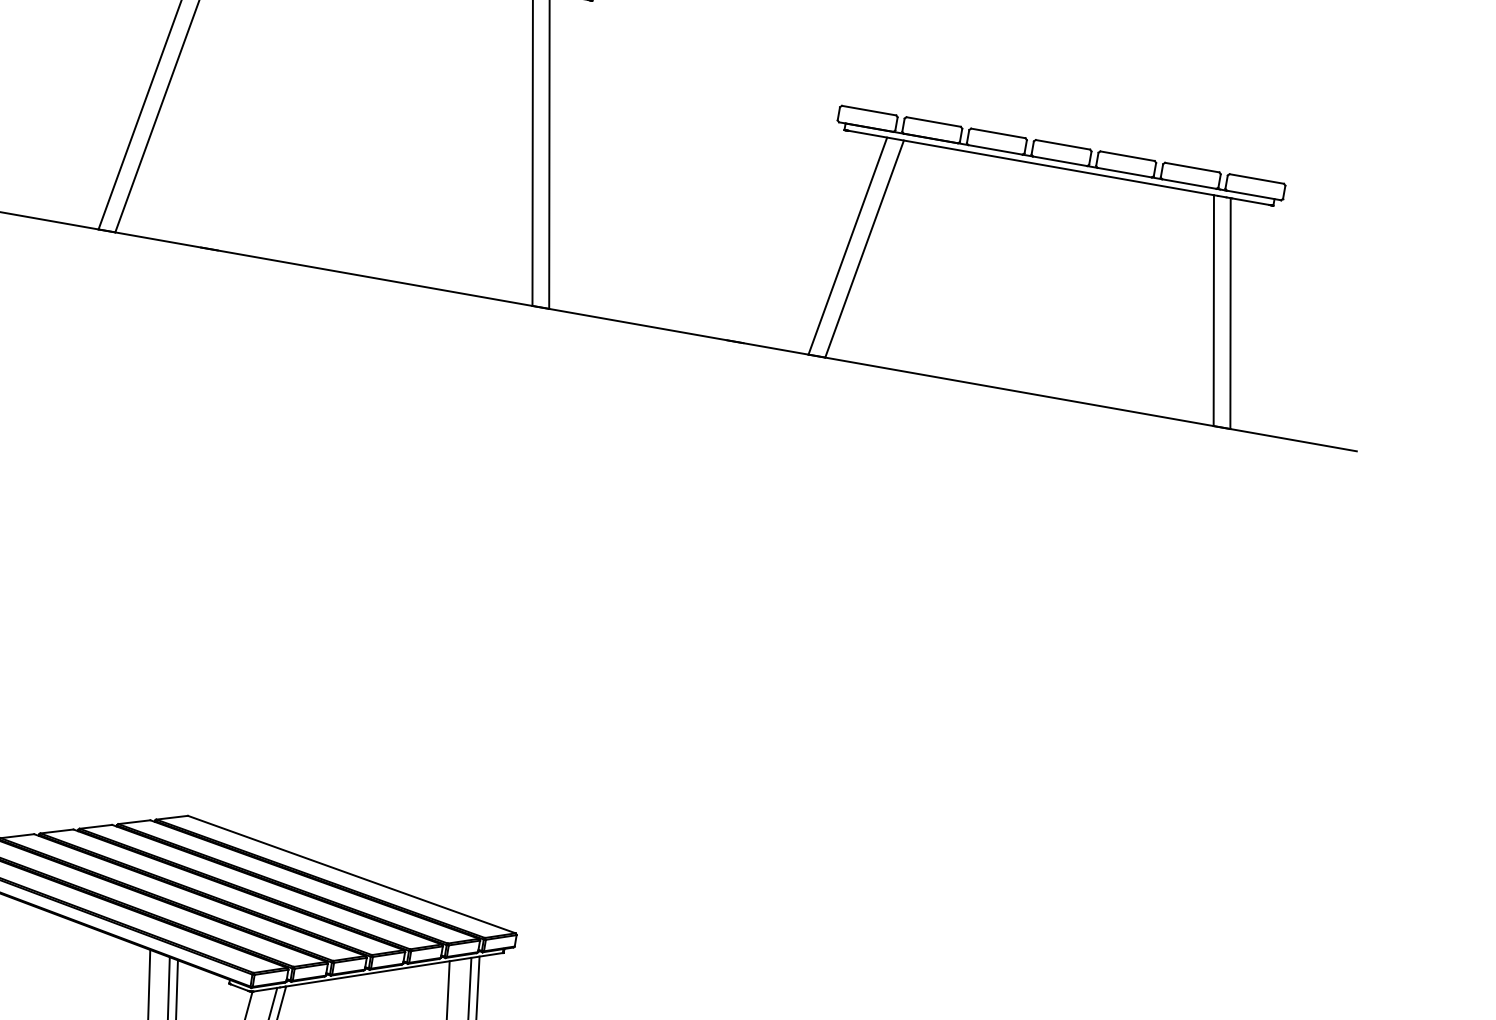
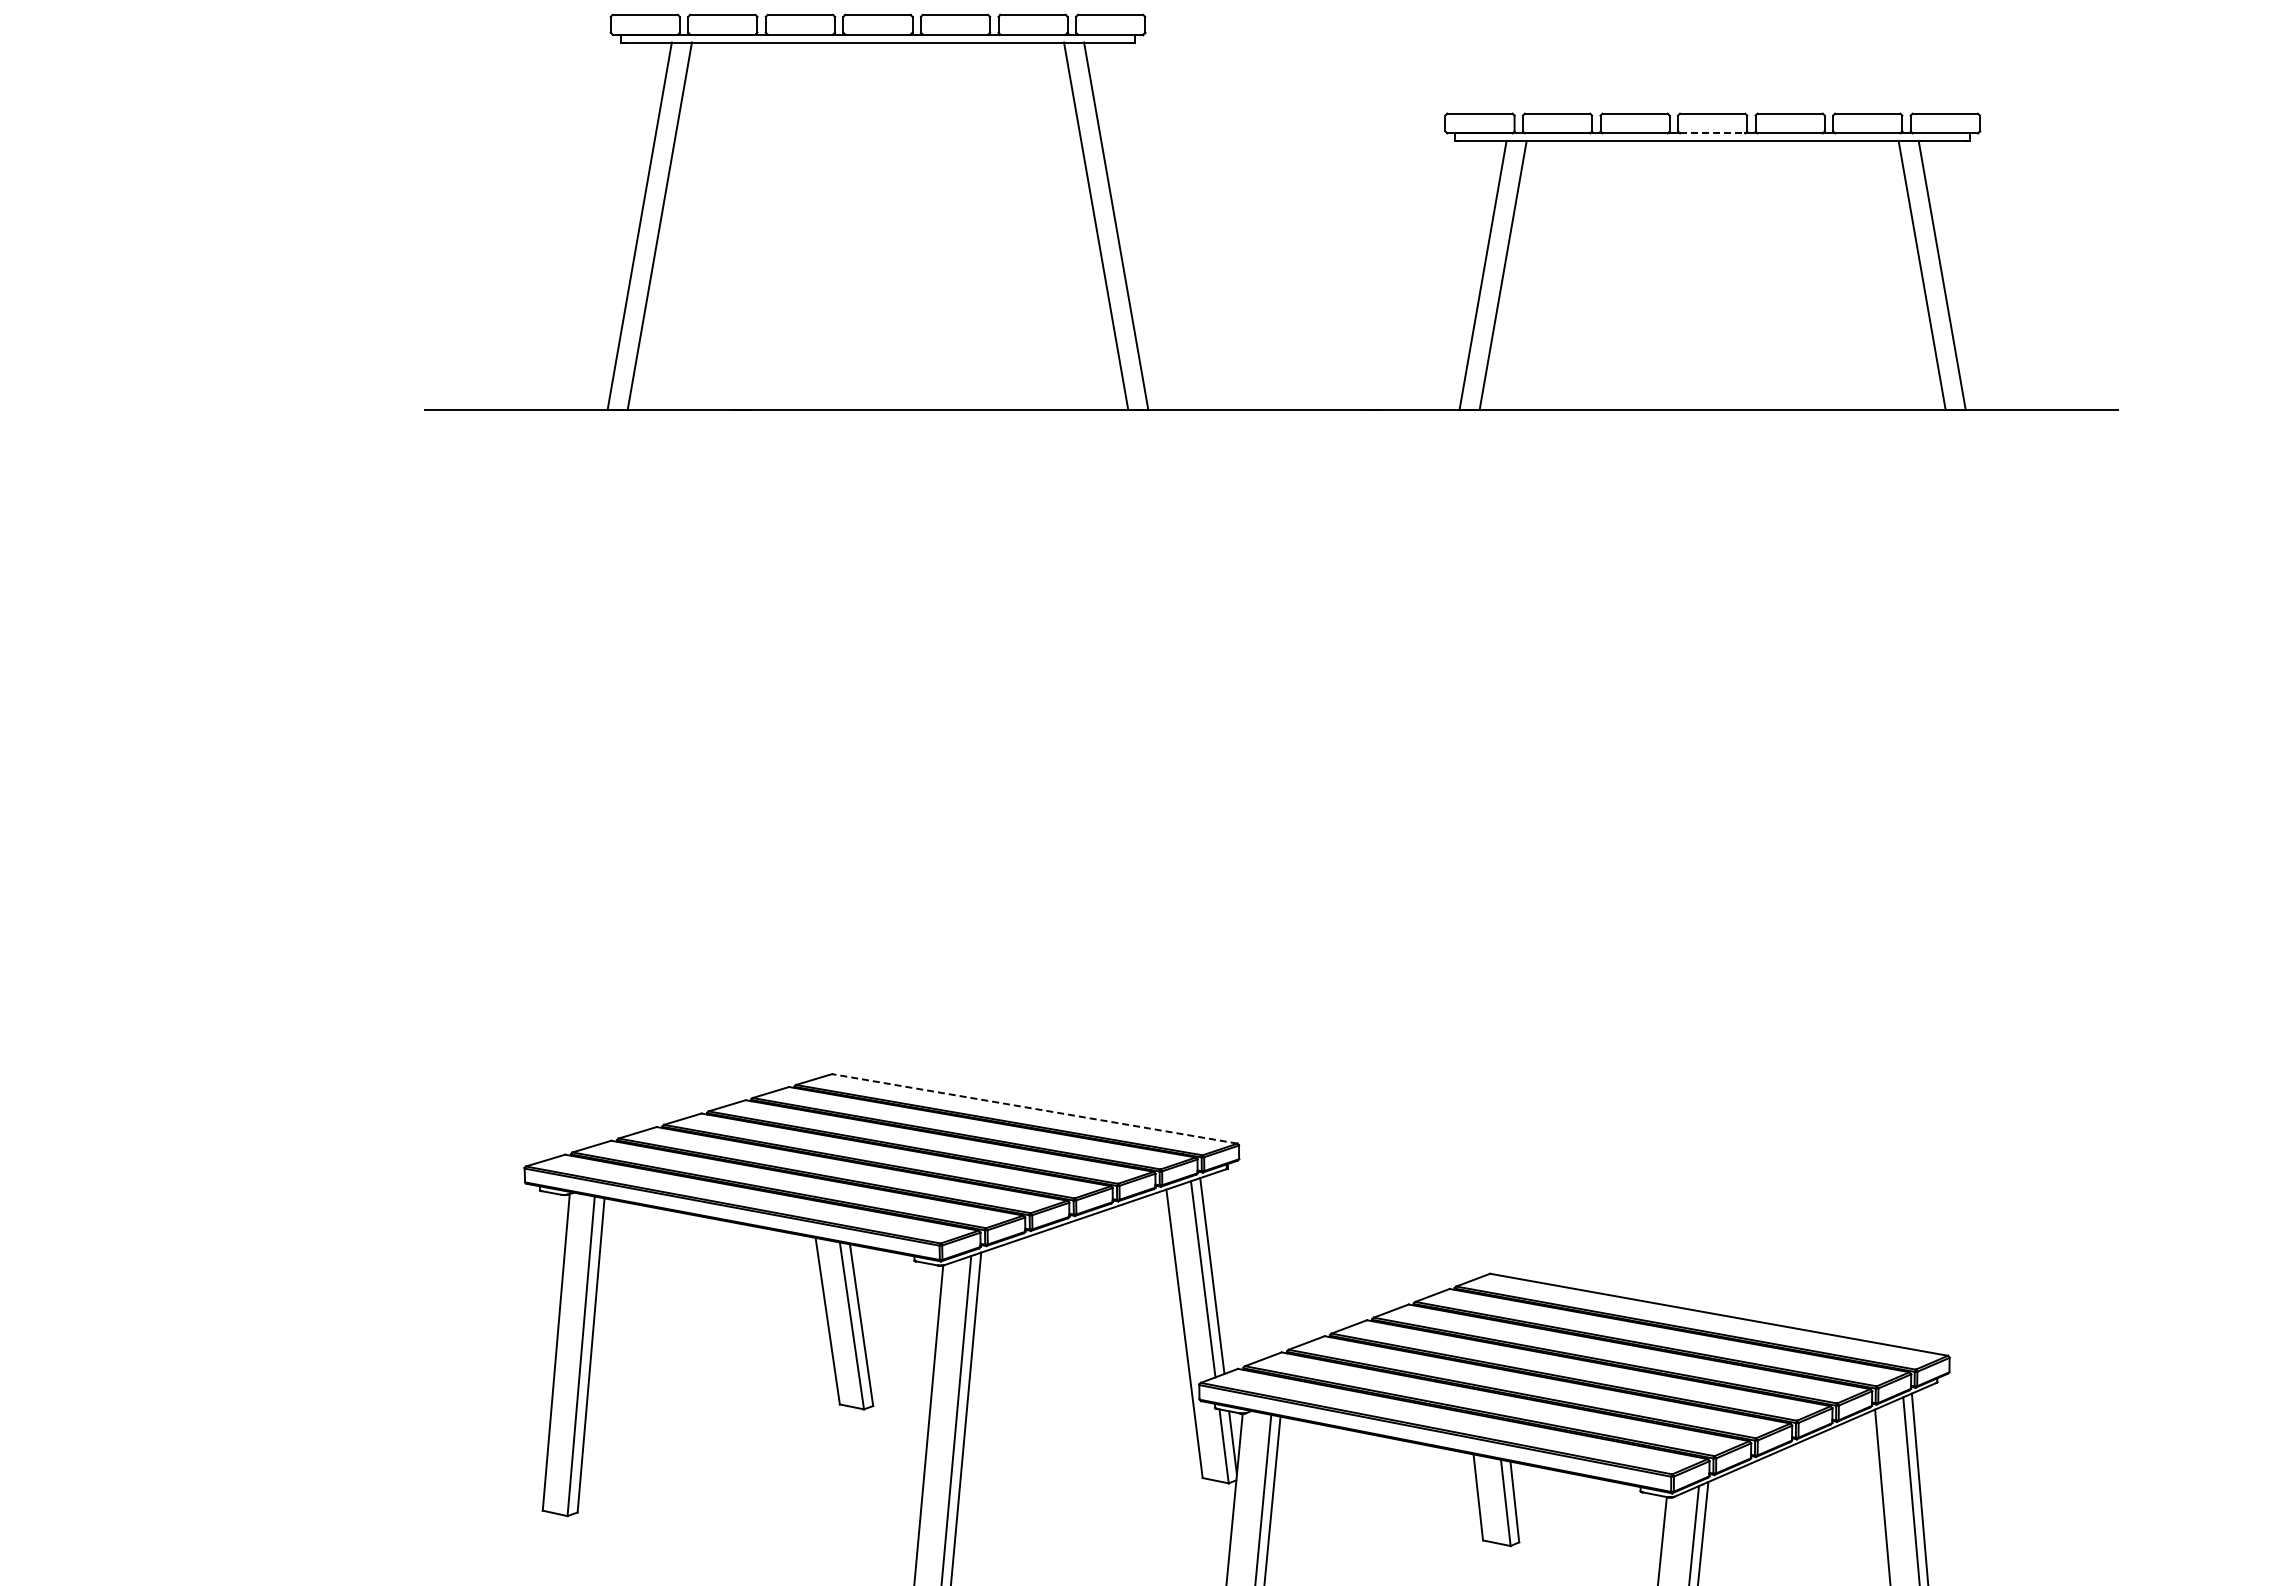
line: (1059, 161) -> (1712, 133), solid -> dashed
line: (351, 874) -> (1034, 1108), solid -> dashed

